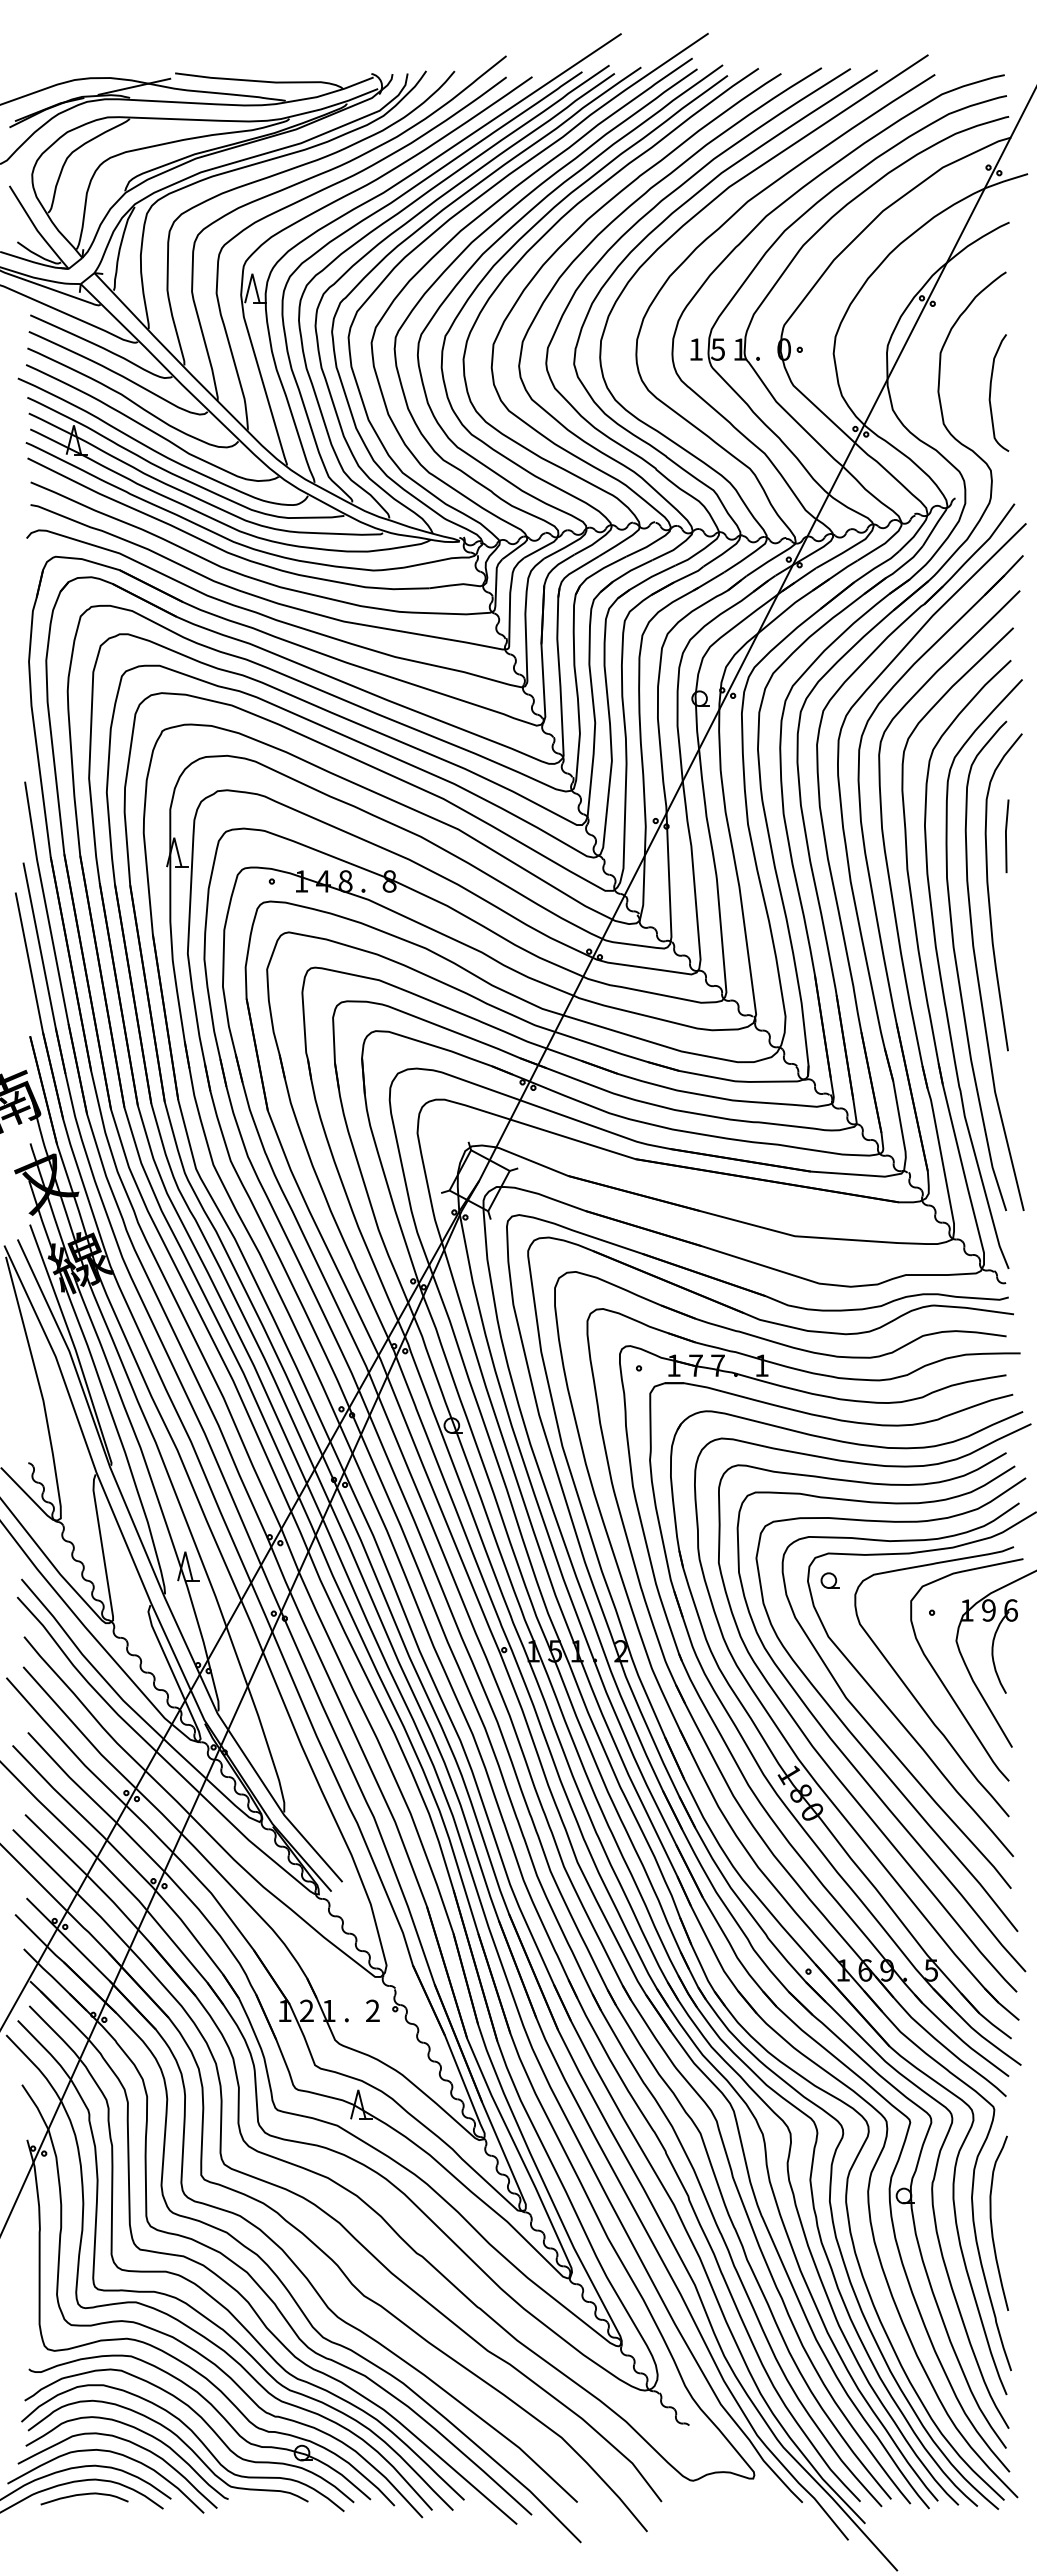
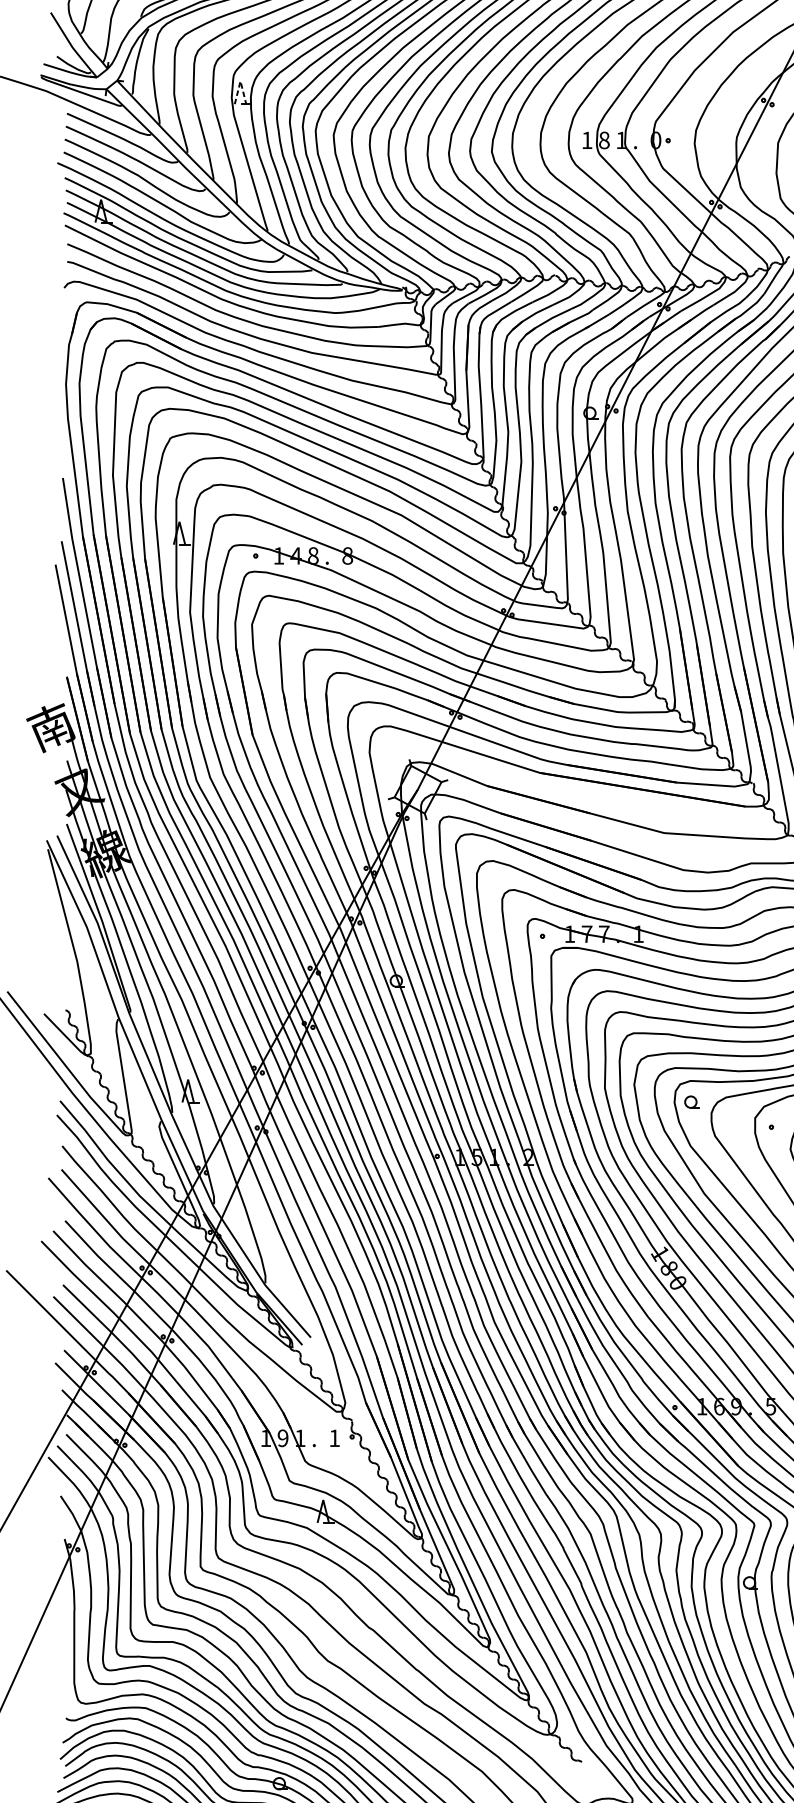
line: (252, 273) -> (240, 81), solid -> dashed
text: (718, 349) -> (604, 140), 5 -> 8
text: (372, 2010) -> (334, 1437), 2 -> 1
text: (306, 2011) -> (282, 1438), 2 -> 9

